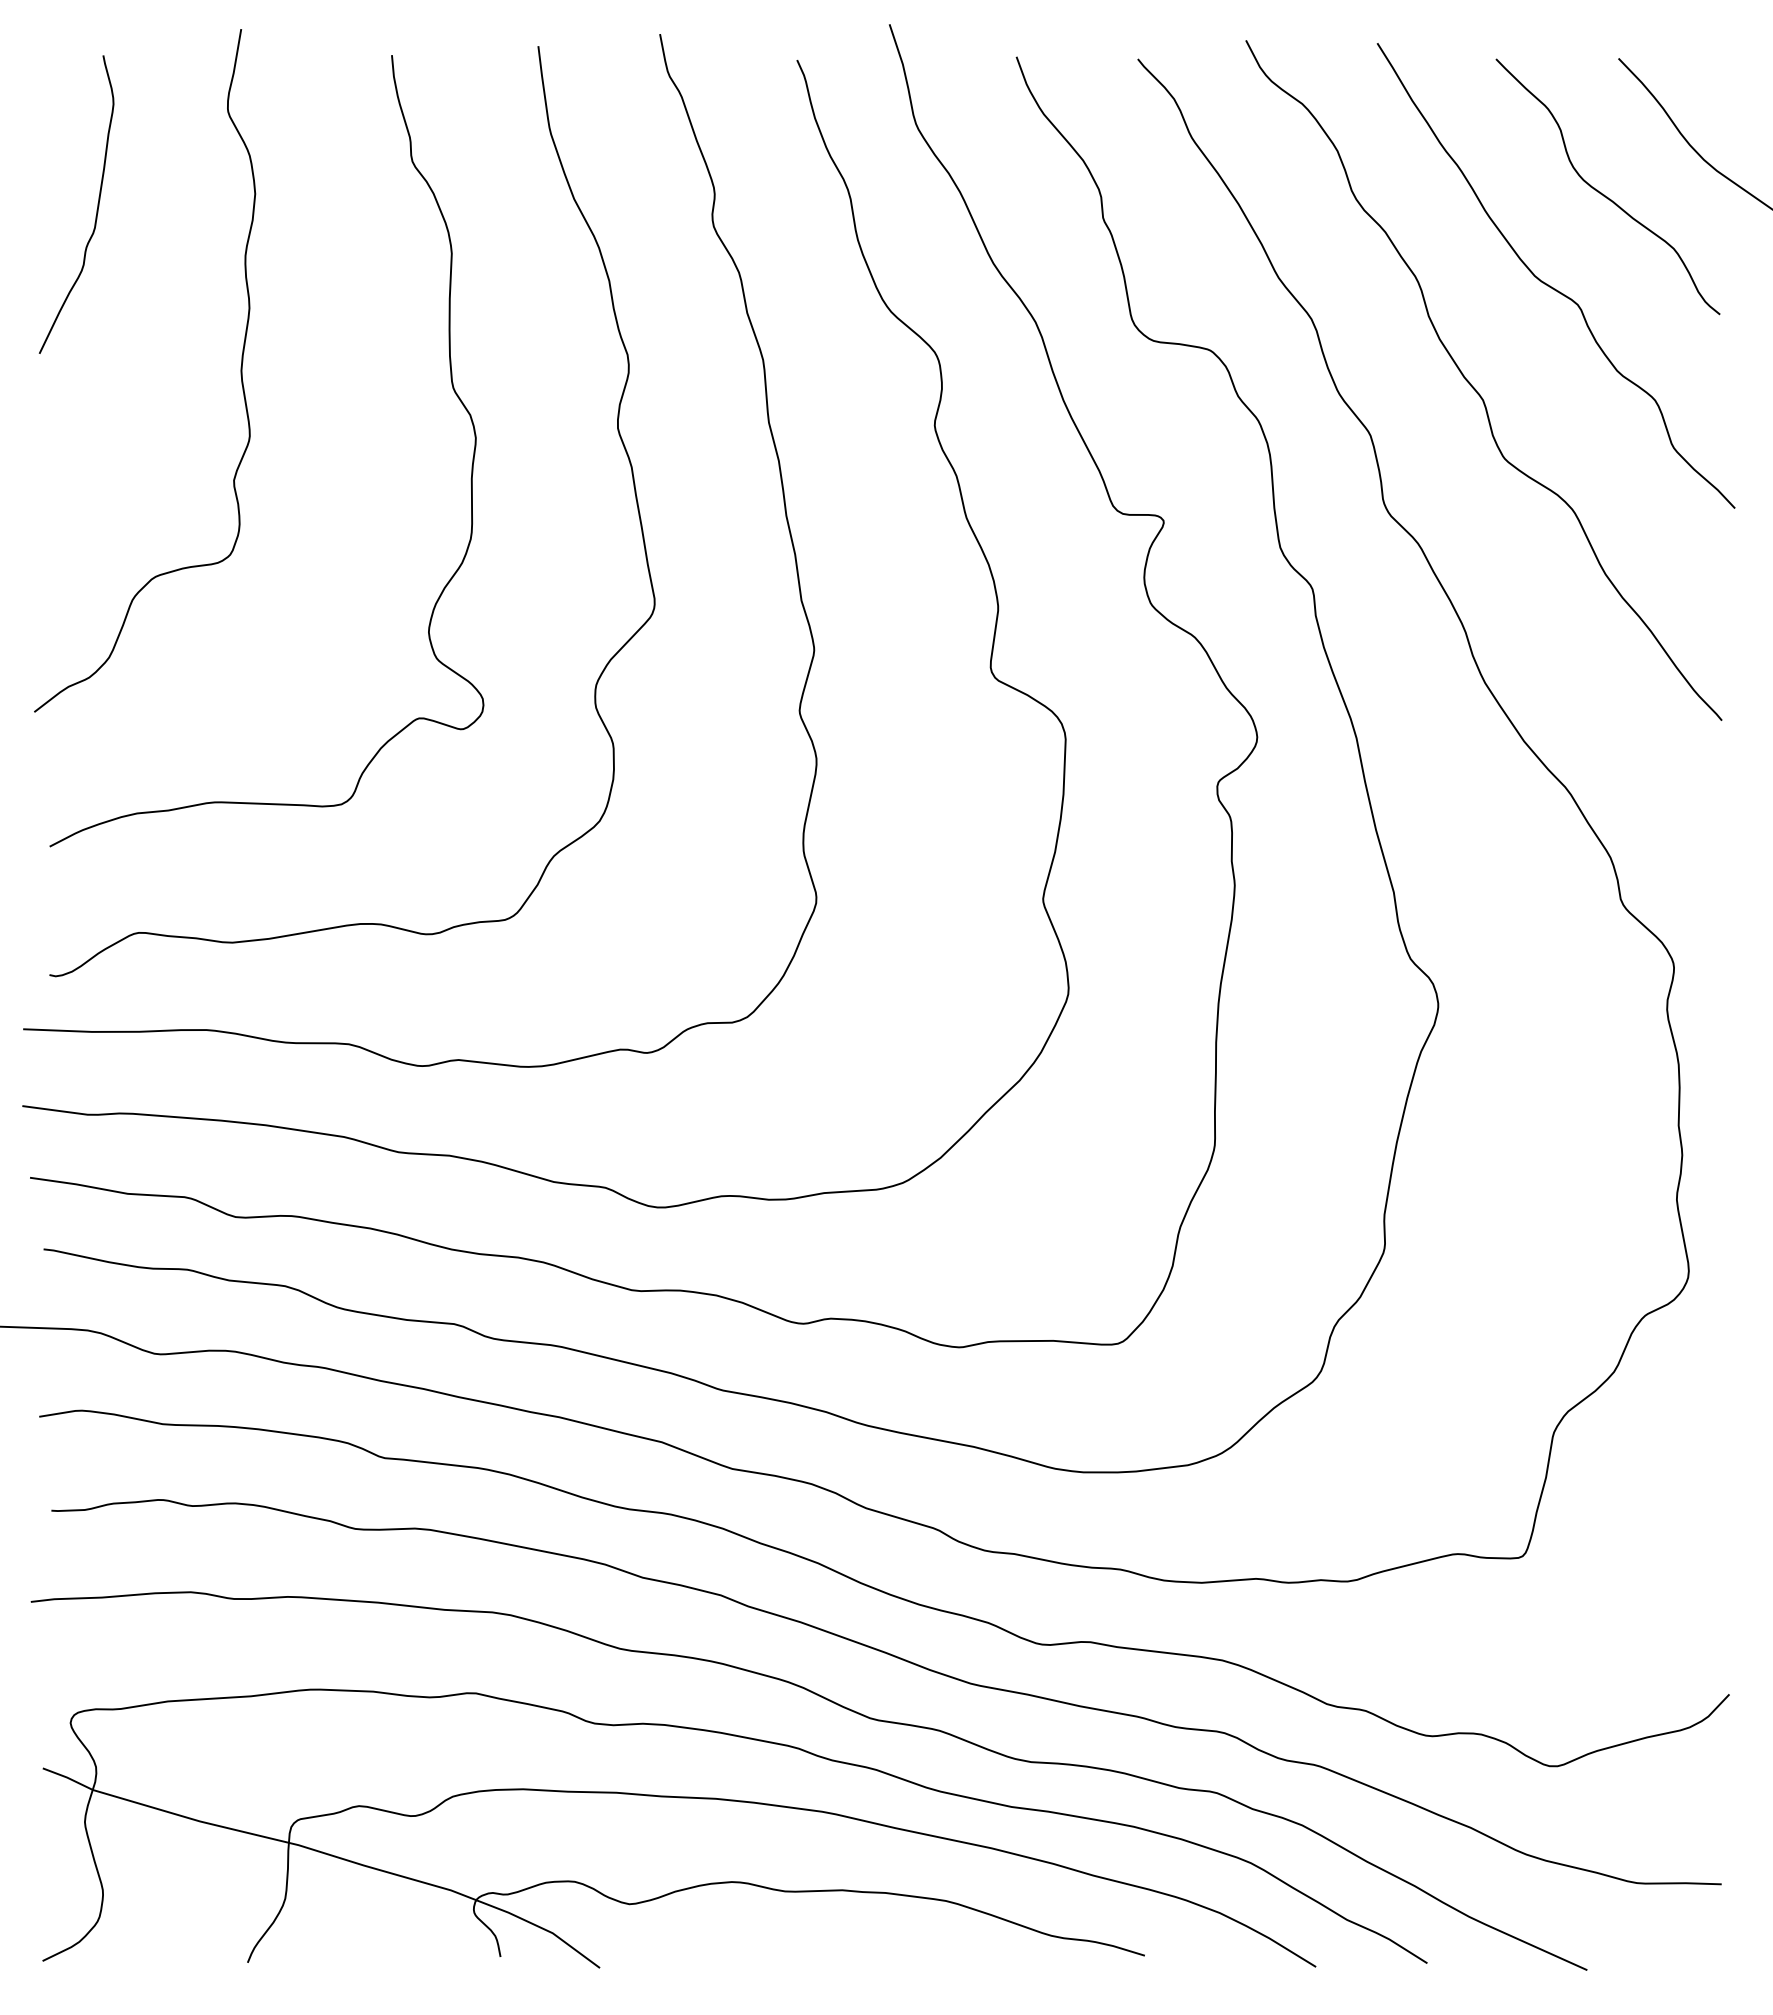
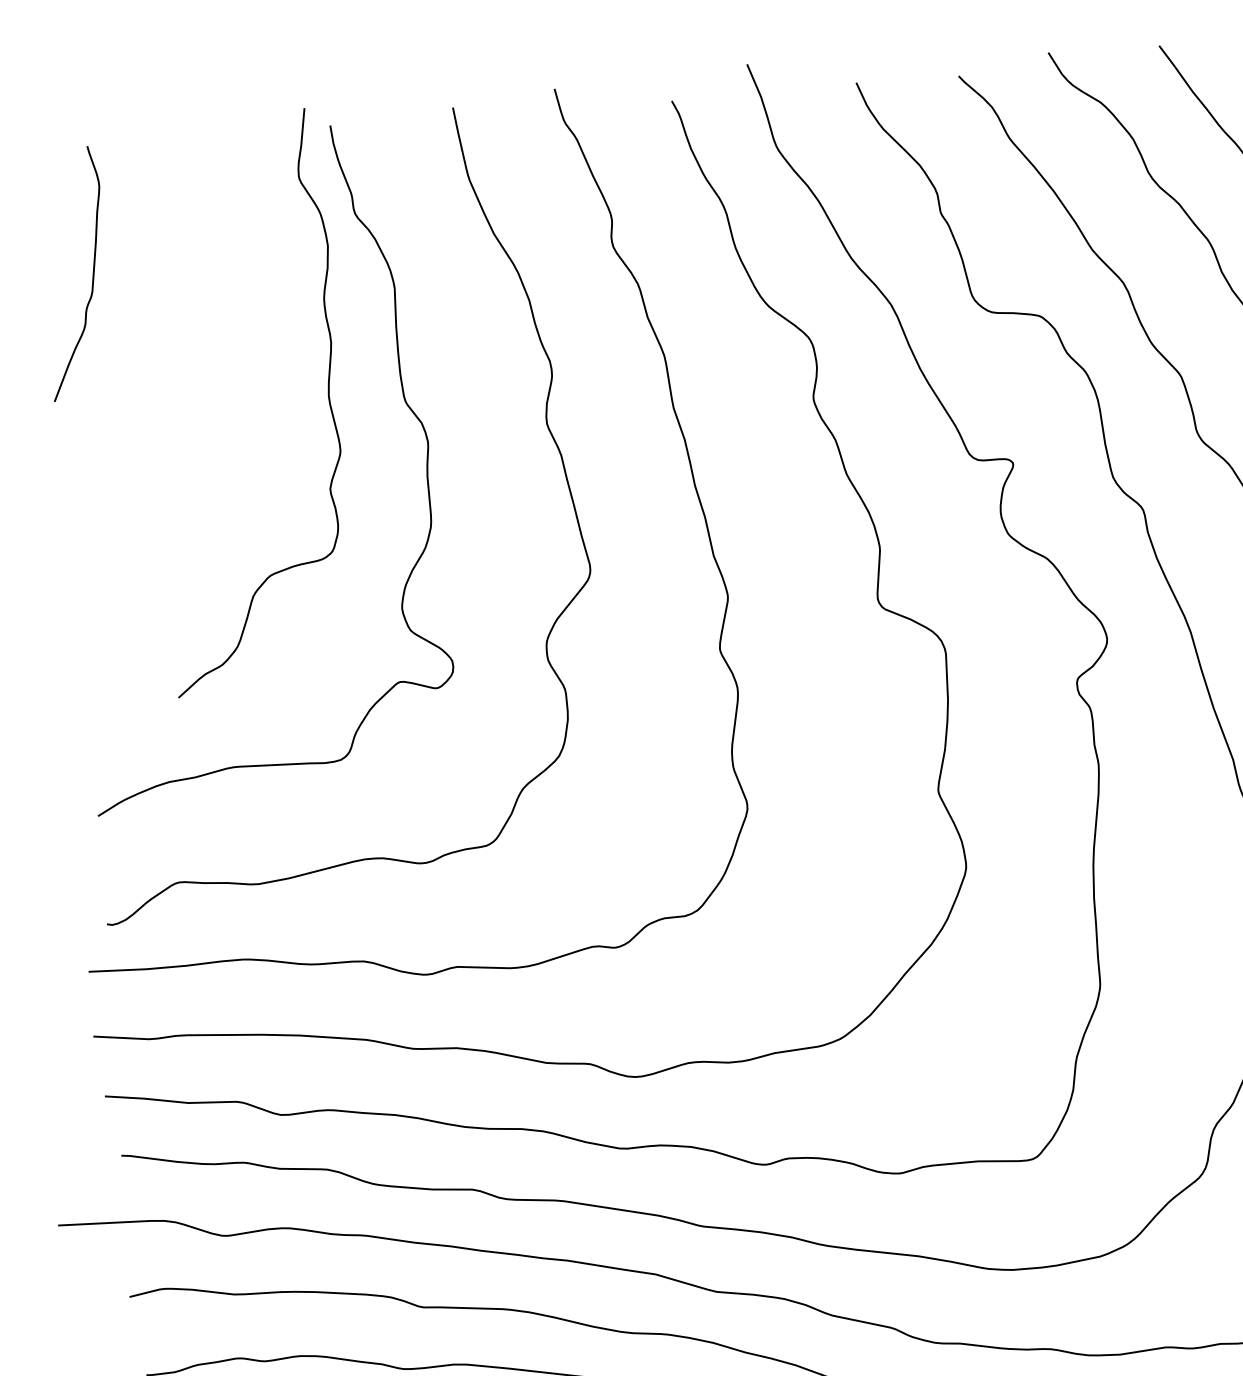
curve: (240, 370) -> (327, 395), moved

